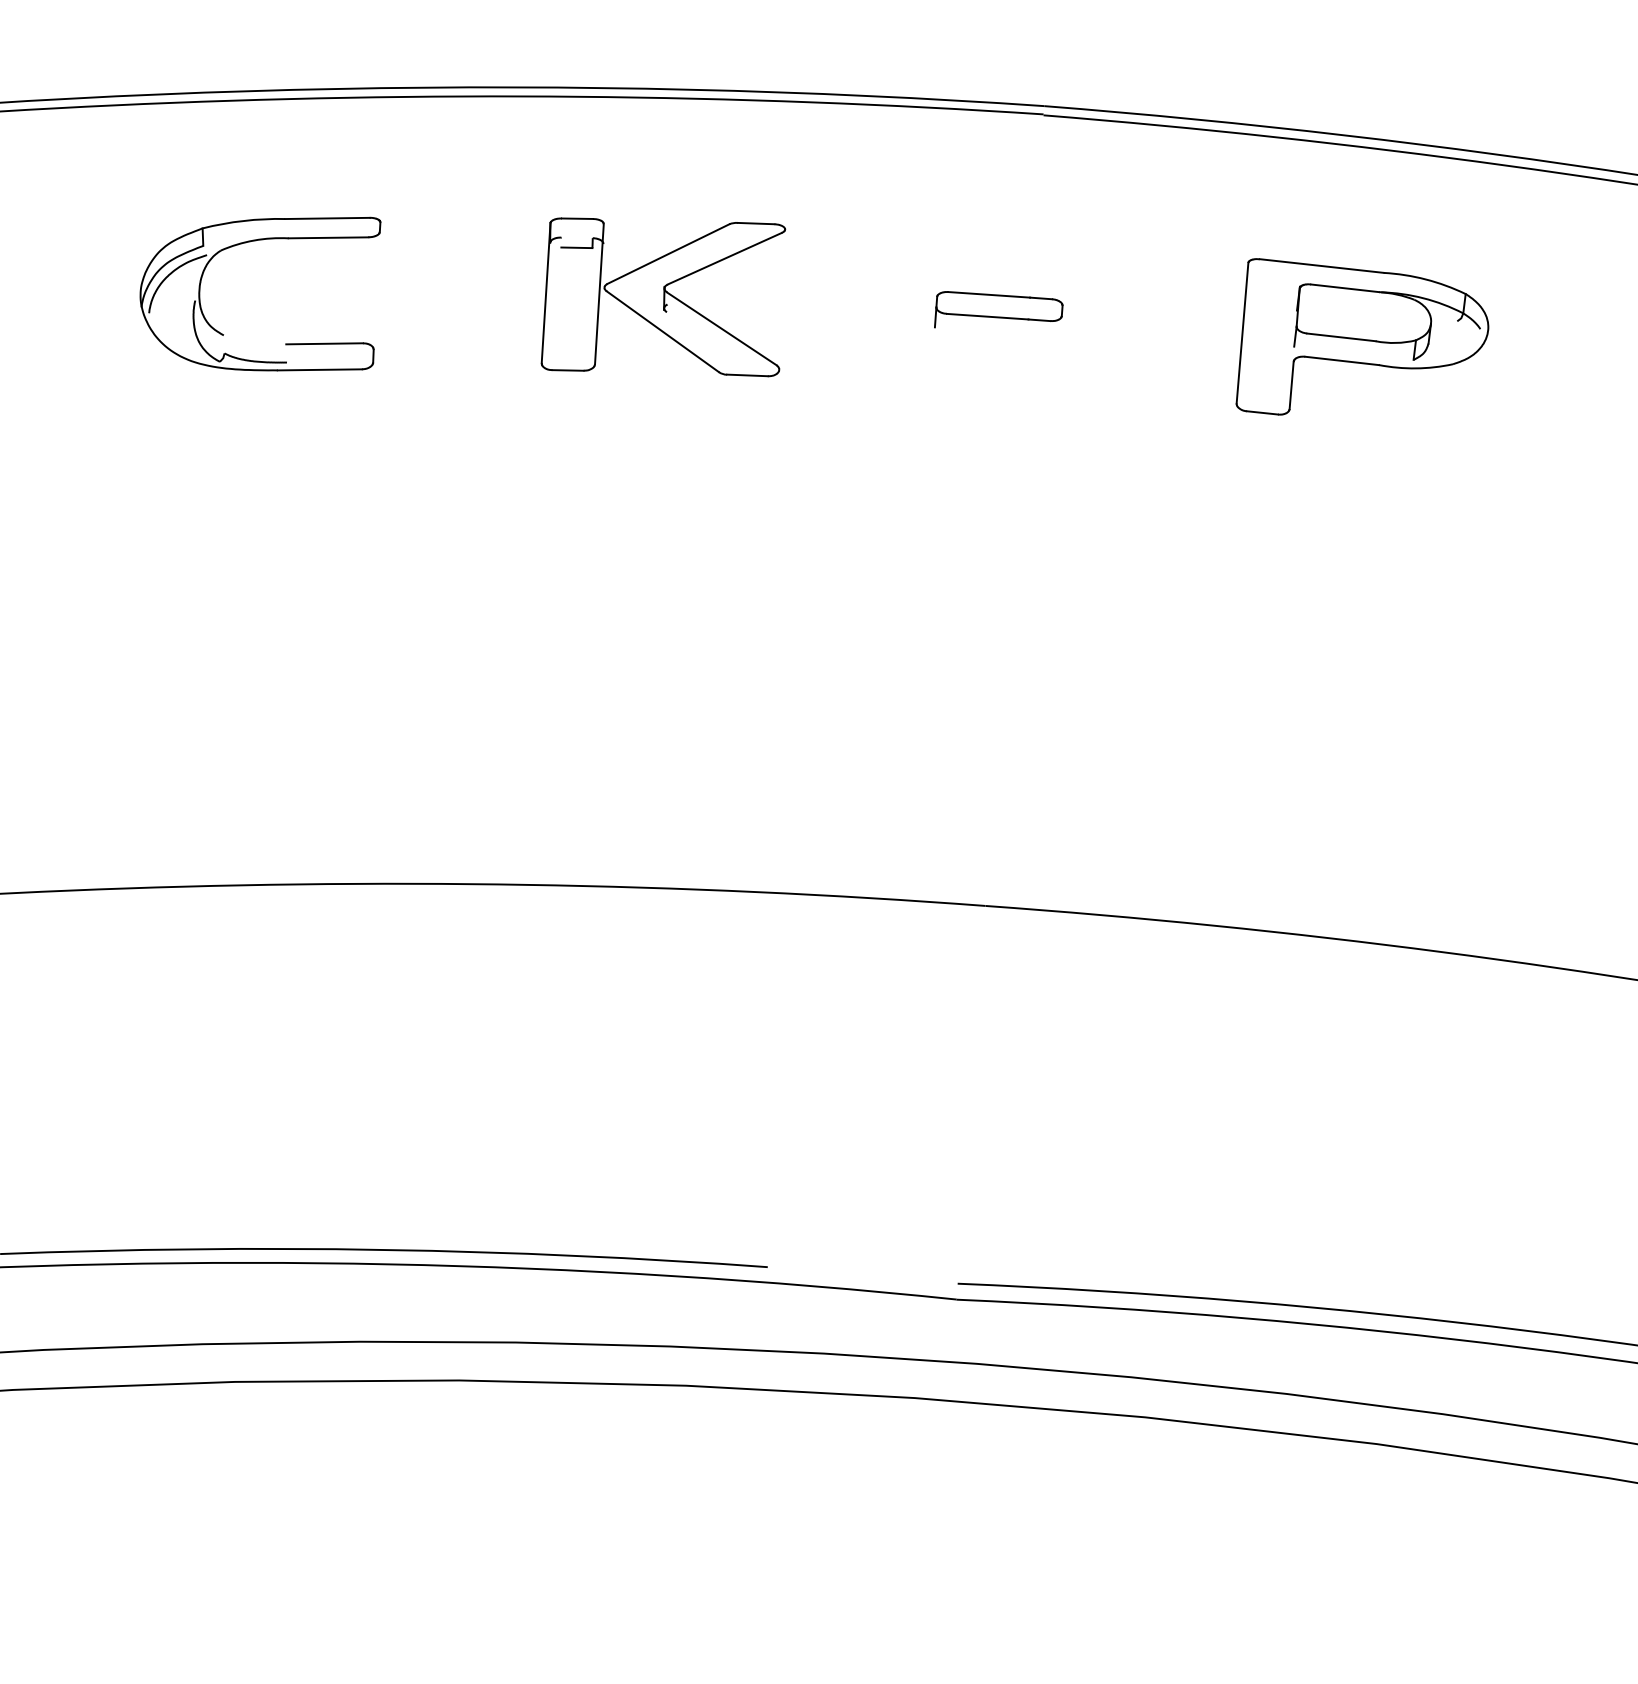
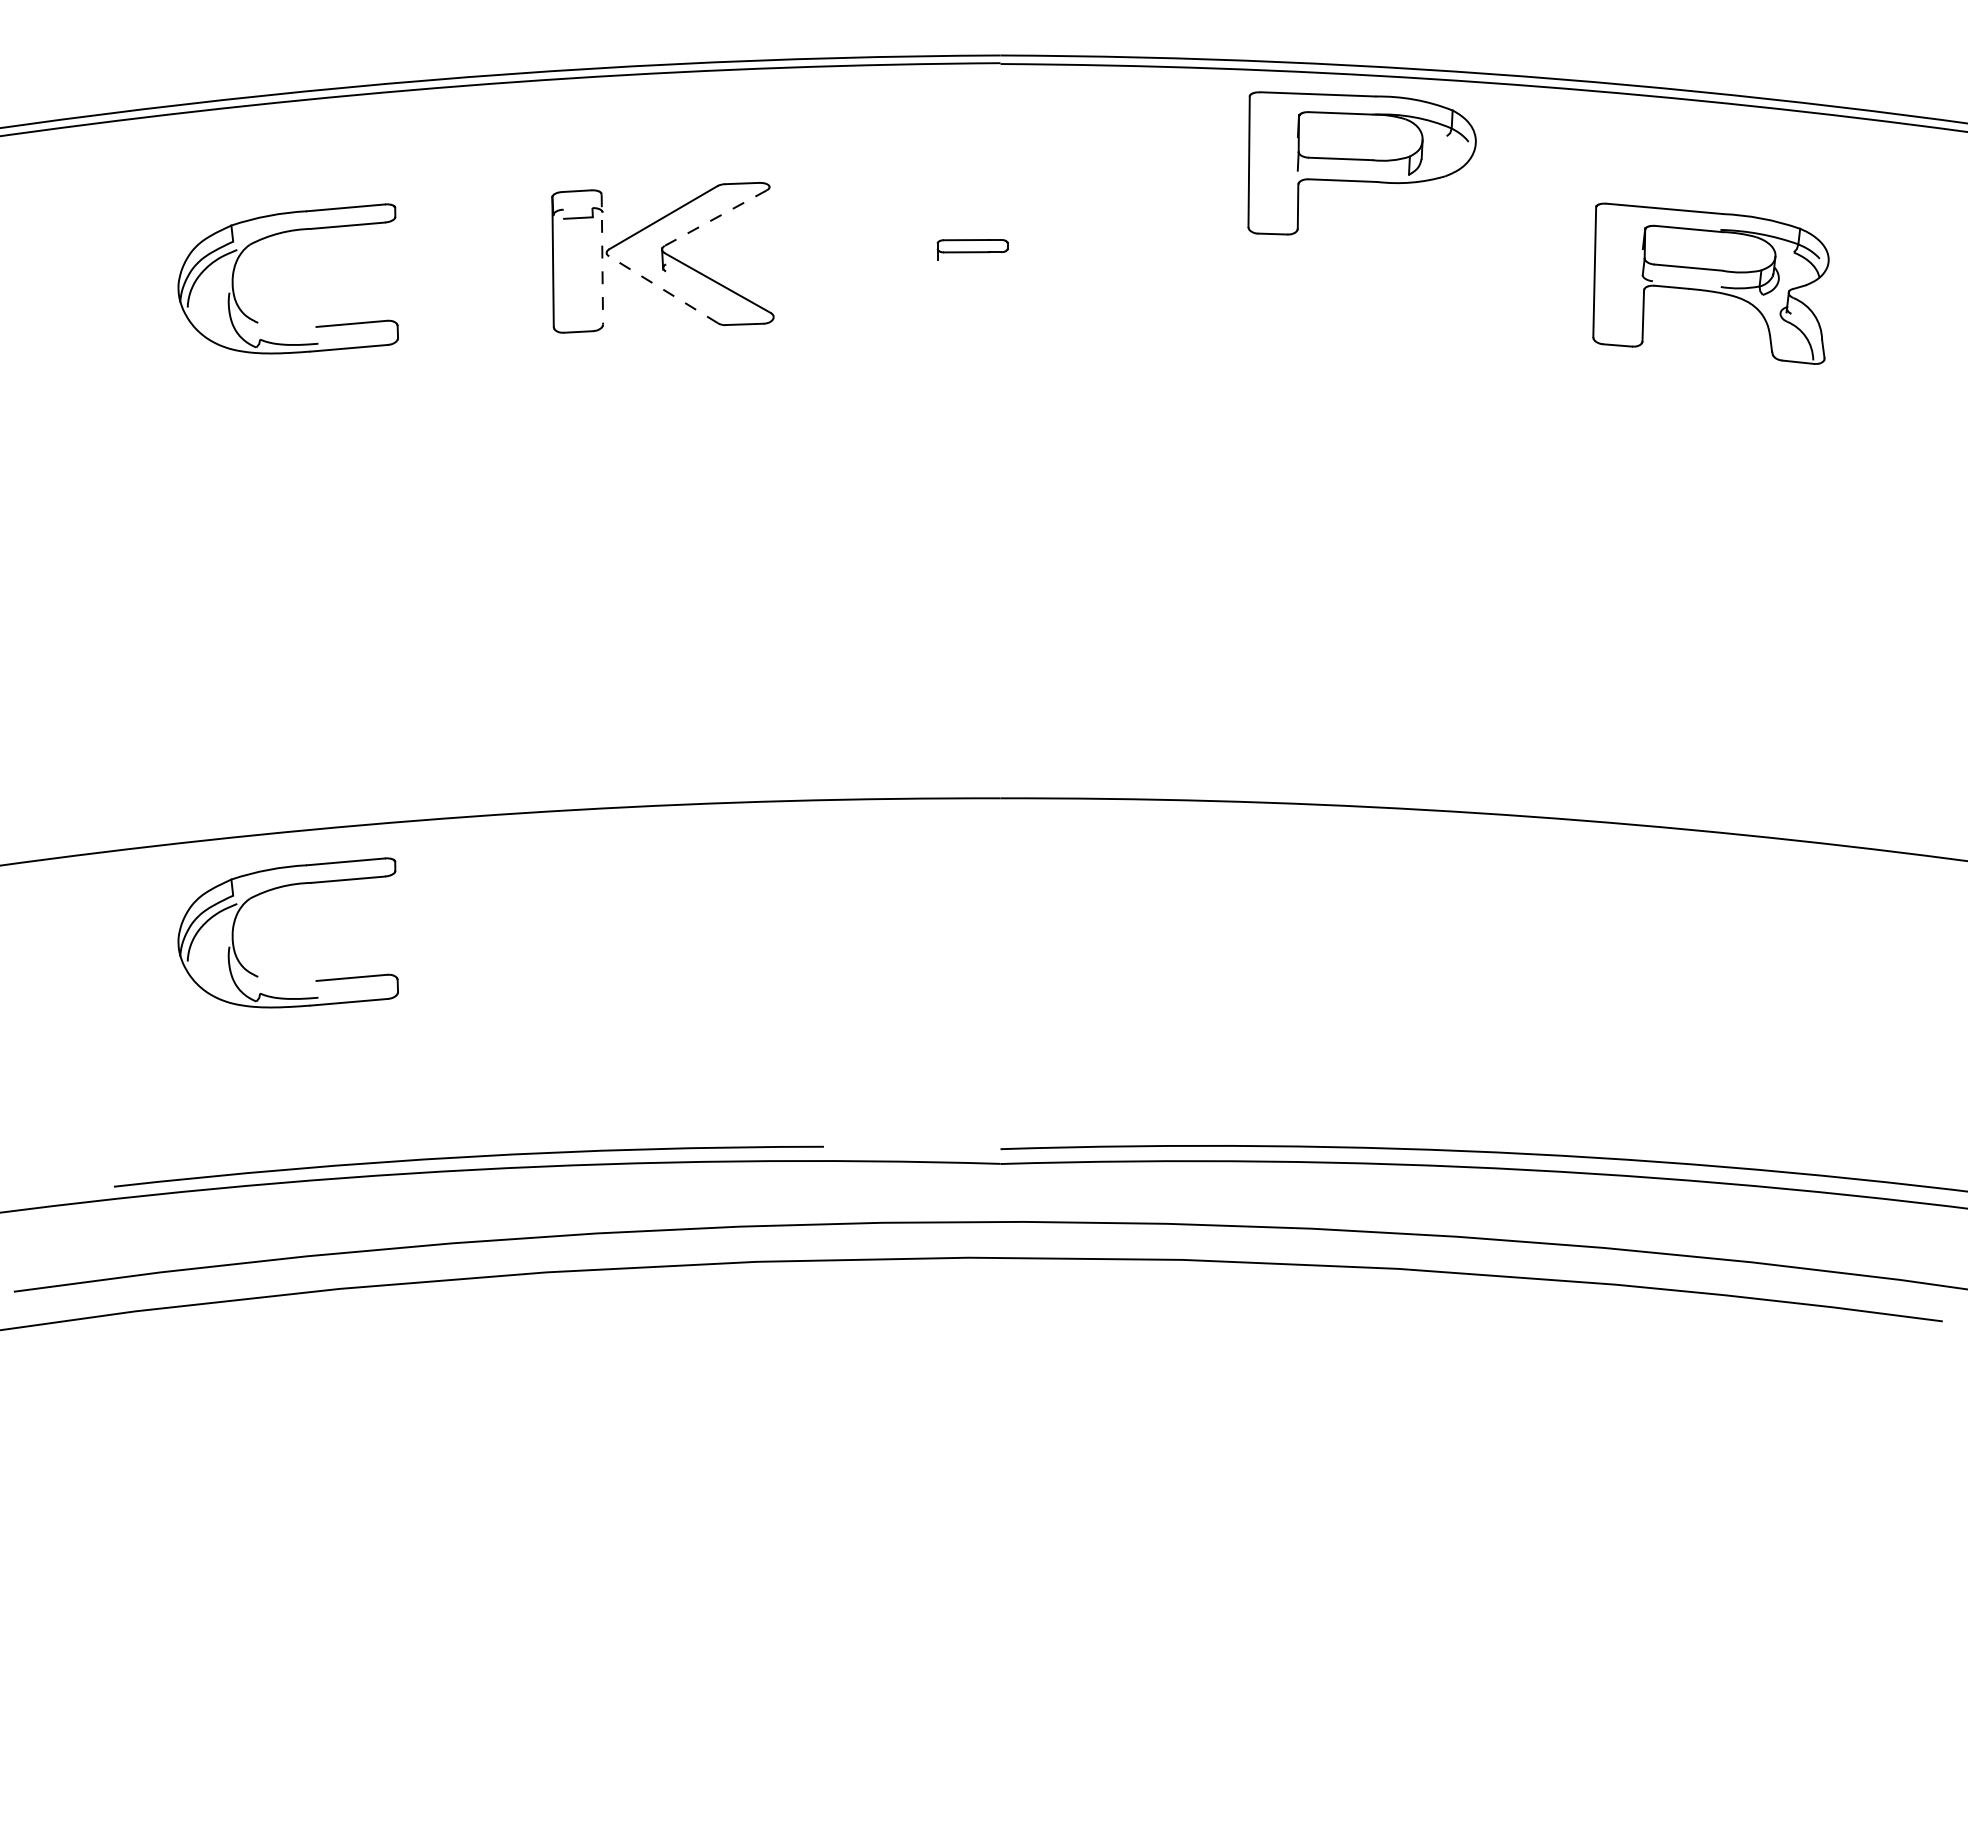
line: (724, 259) -> (715, 218), solid -> dashed
line: (599, 294) -> (602, 259), solid -> dashed
part: (998, 312) -> (972, 249), size x0.6
line: (662, 331) -> (663, 289), solid -> dashed
part: (1363, 343) -> (1361, 163), moved
part: (194, 947) -> (272, 890), added

